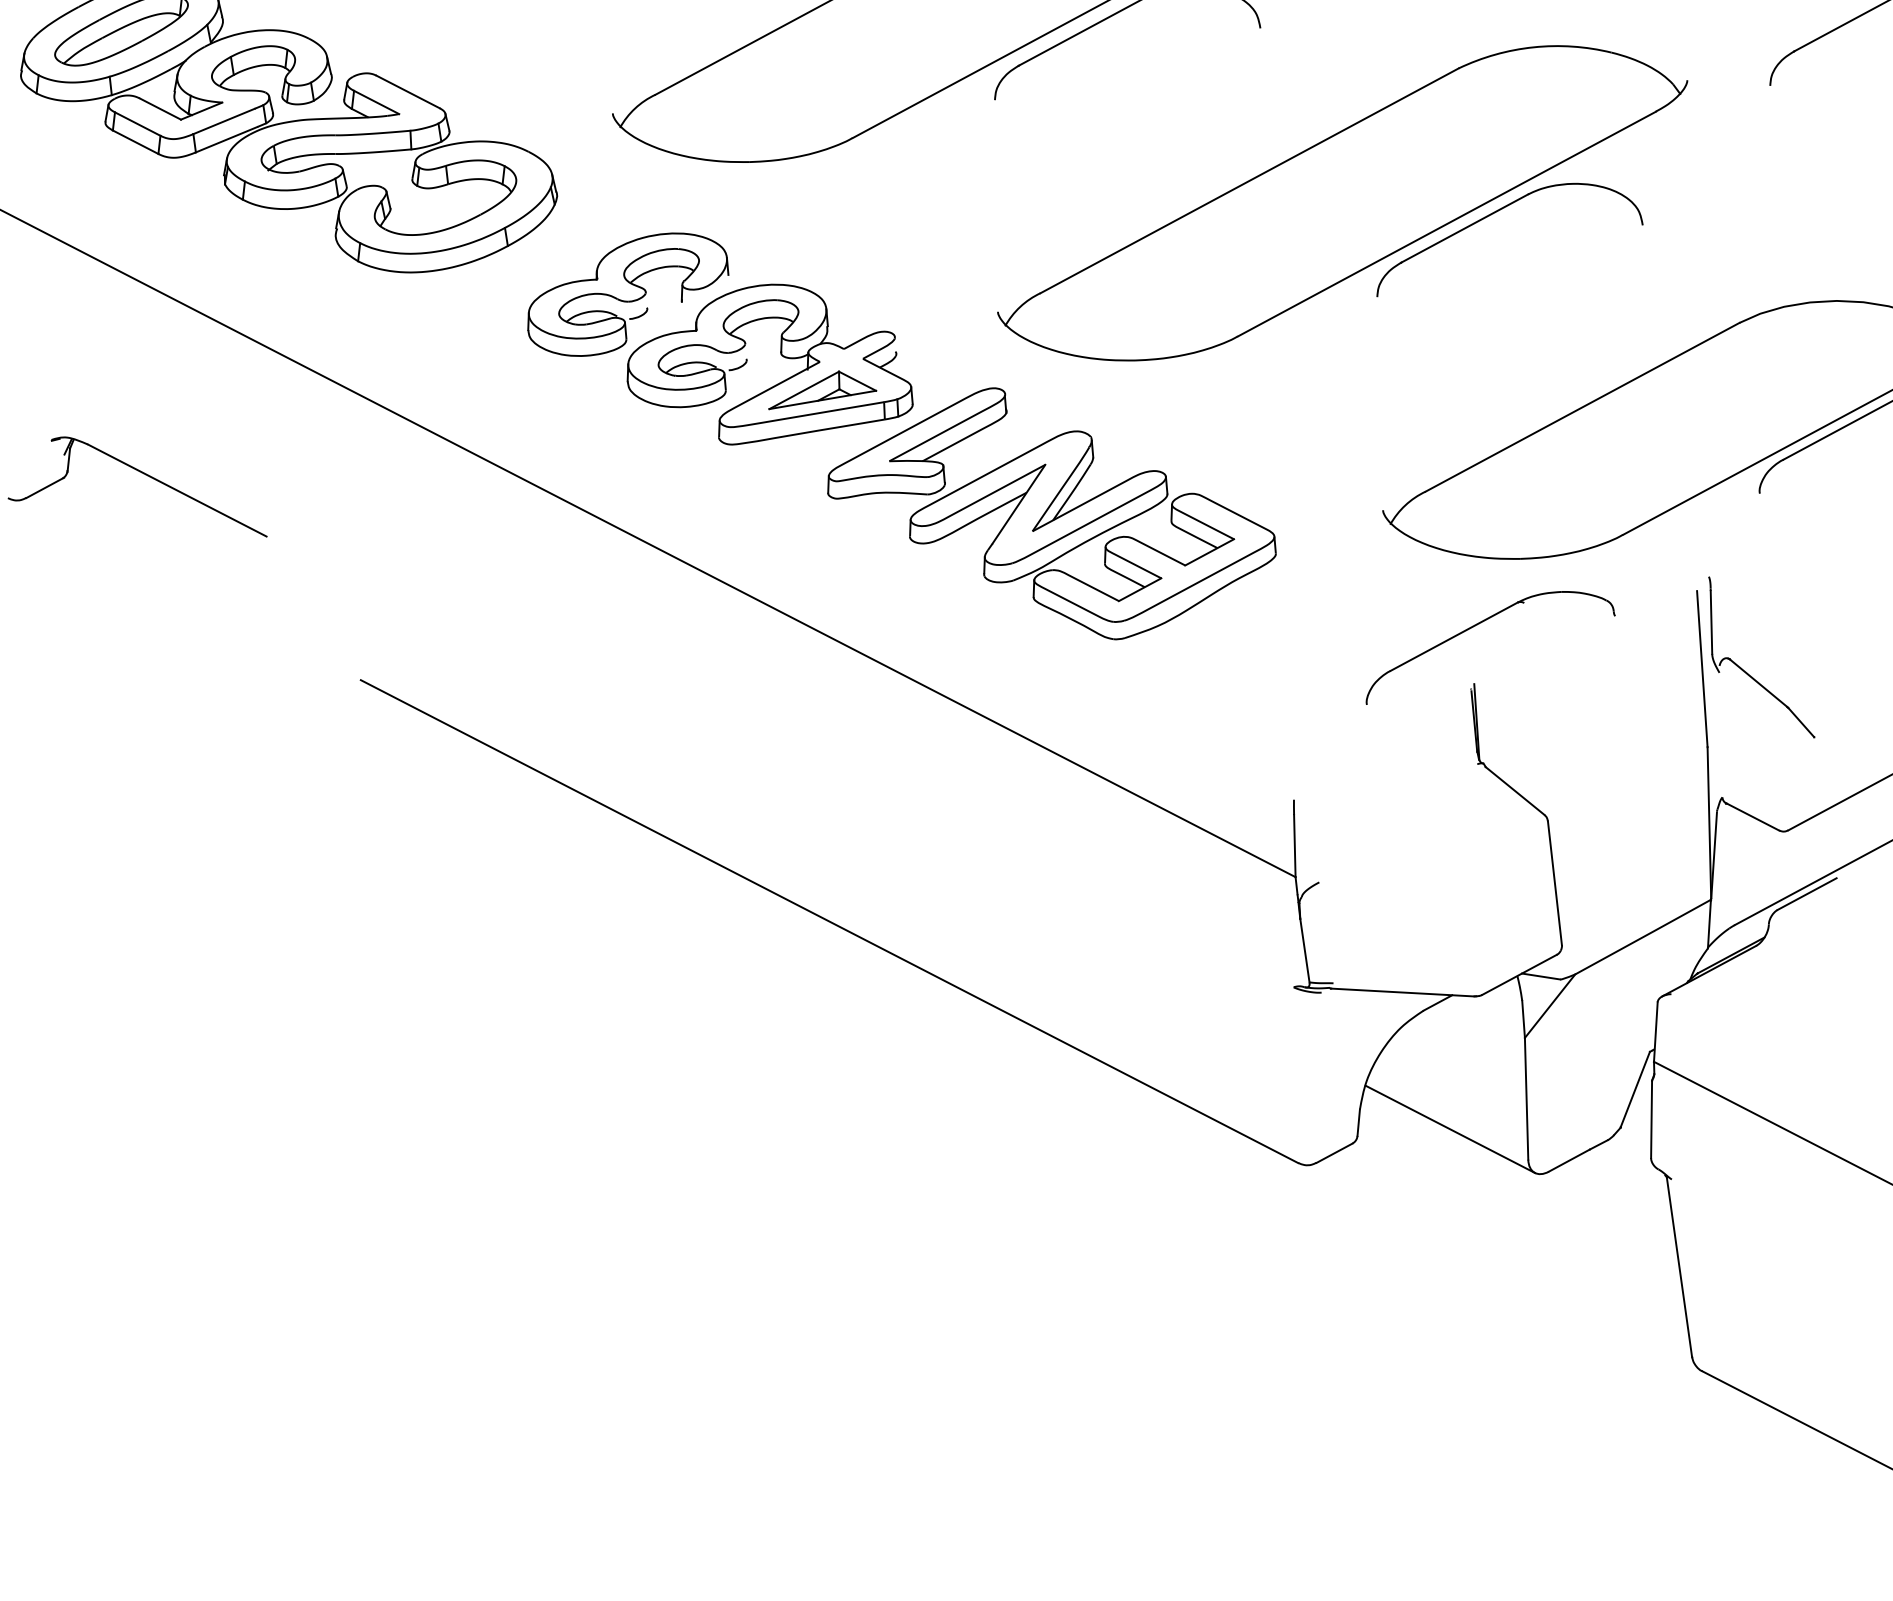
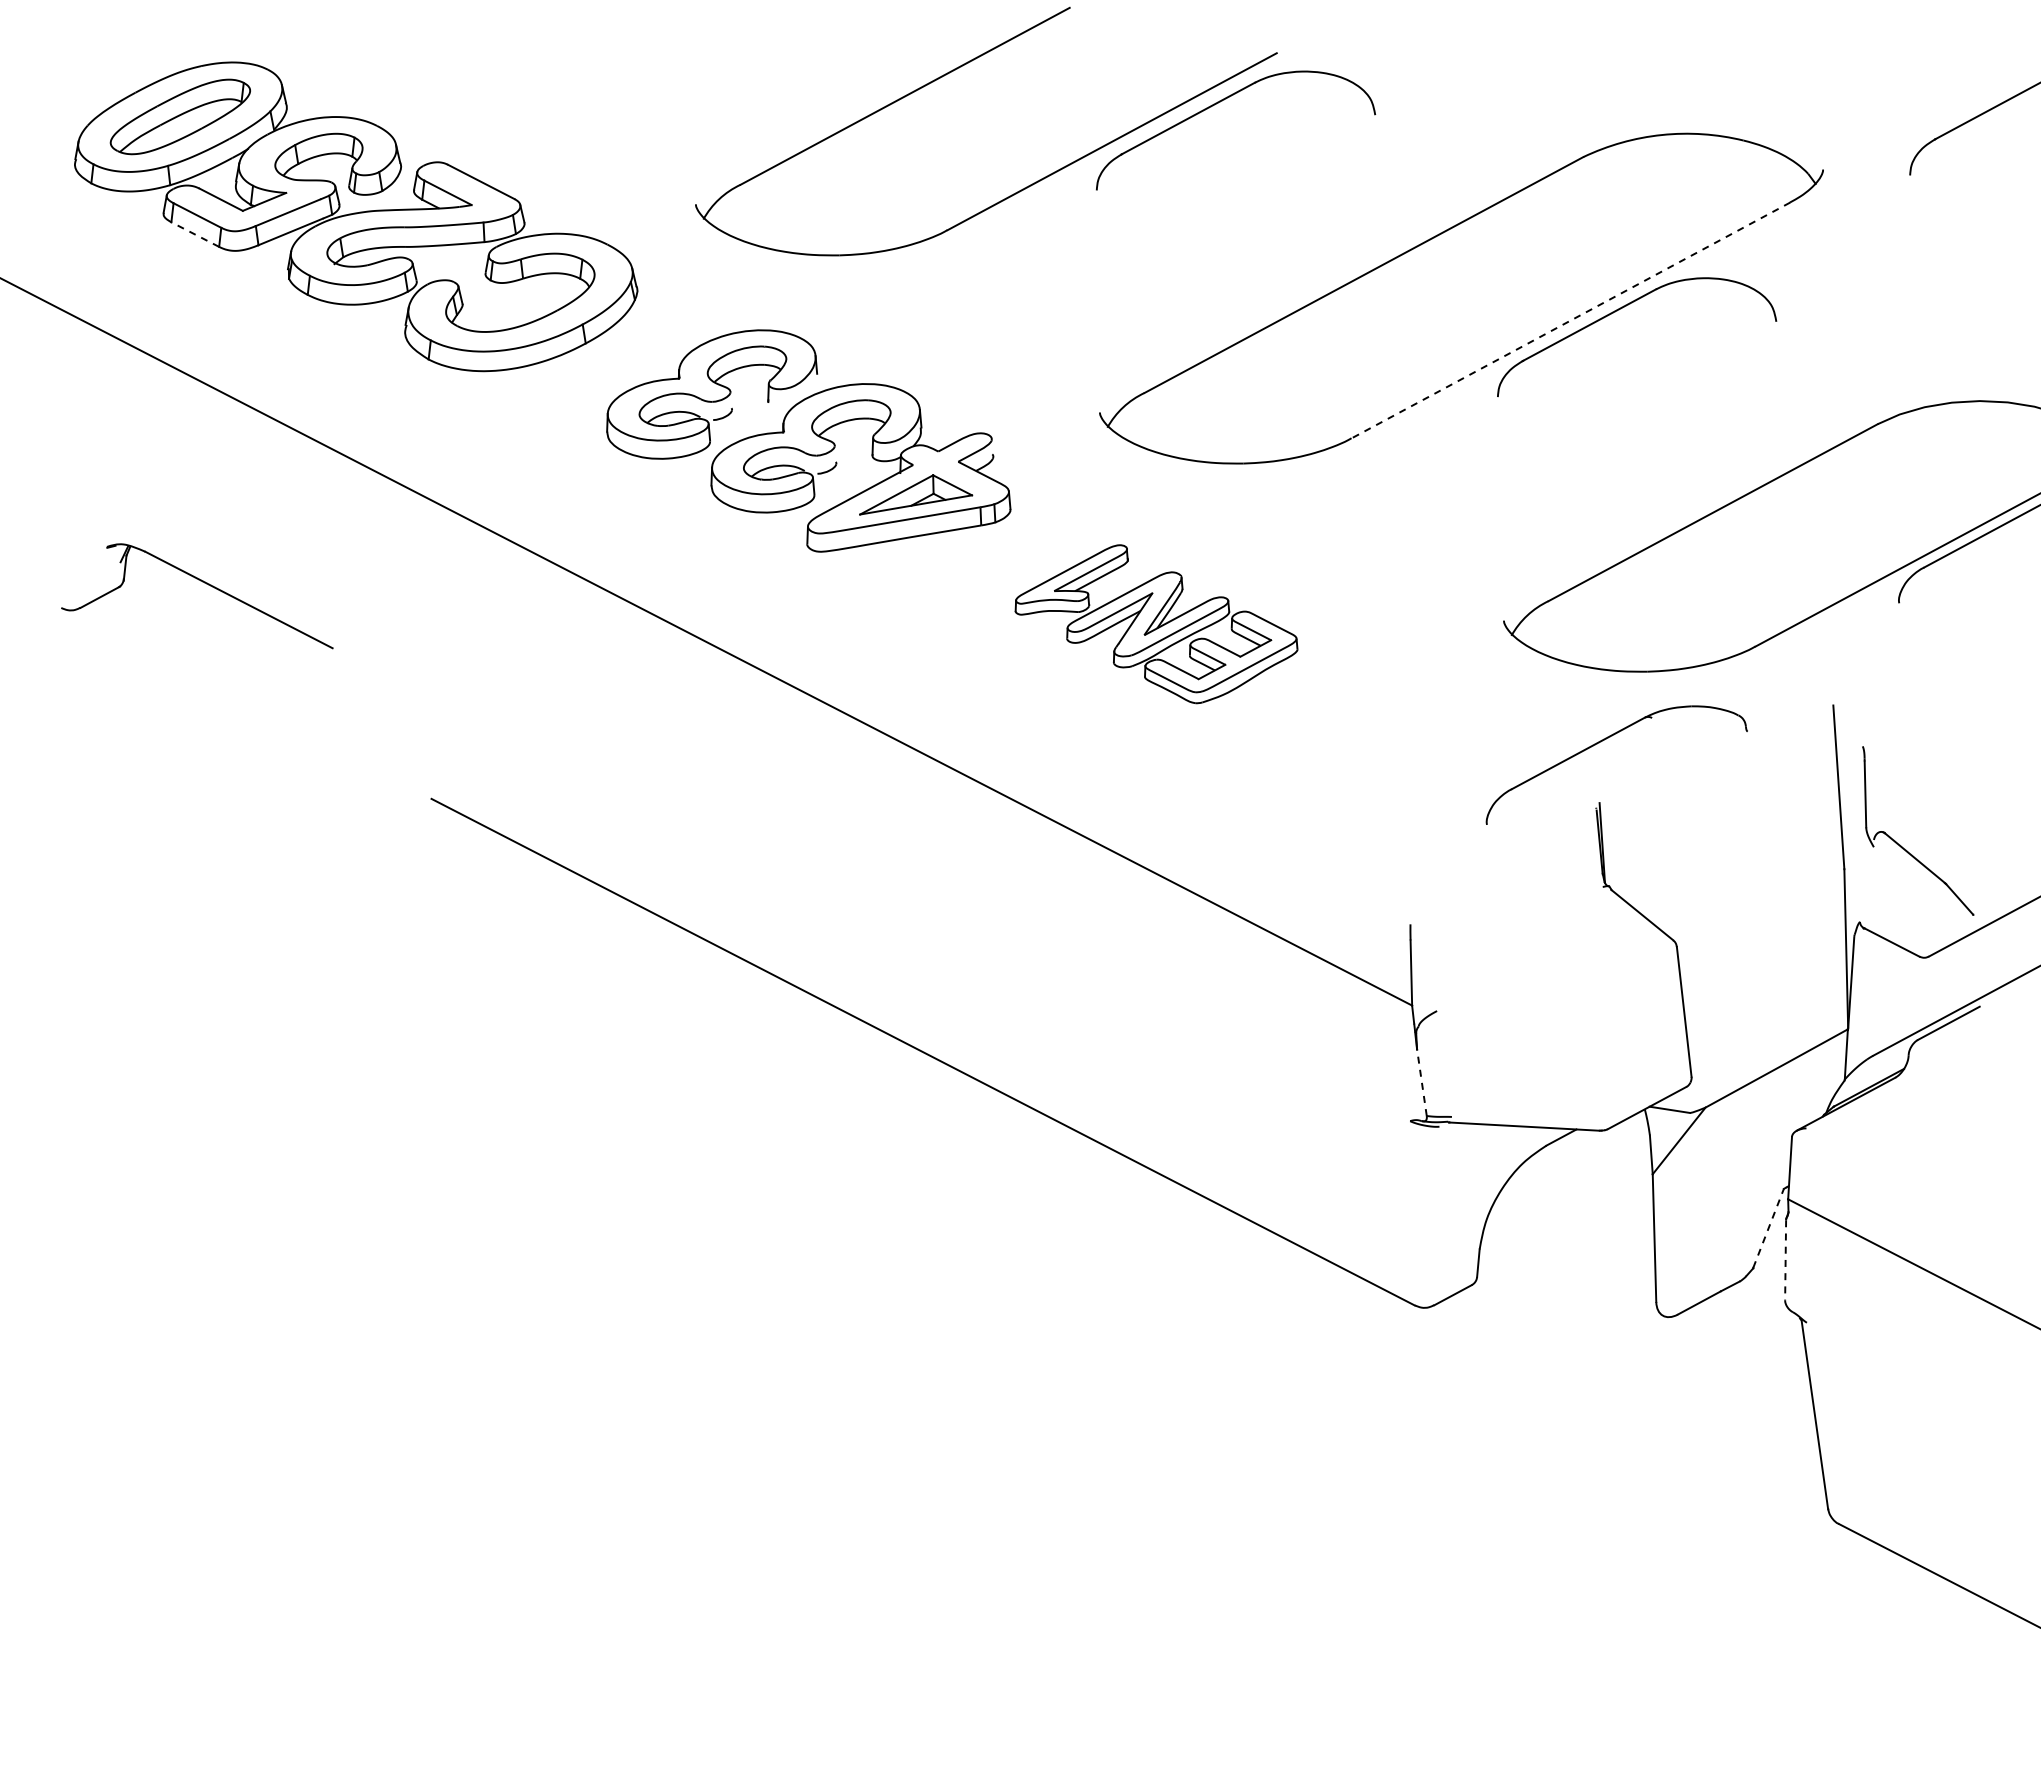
line: (135, 142) -> (195, 234), solid -> dashed
line: (1447, 224) -> (1571, 320), solid -> dashed
part: (1051, 512) -> (1156, 623), size x0.6
part: (1750, 675) -> (1906, 849), moved
line: (1304, 950) -> (1421, 1082), solid -> dashed
line: (1635, 1088) -> (1768, 1227), solid -> dashed
line: (1651, 1120) -> (1785, 1260), solid -> dashed
line: (1450, 1128) -> (1574, 1269), removed

